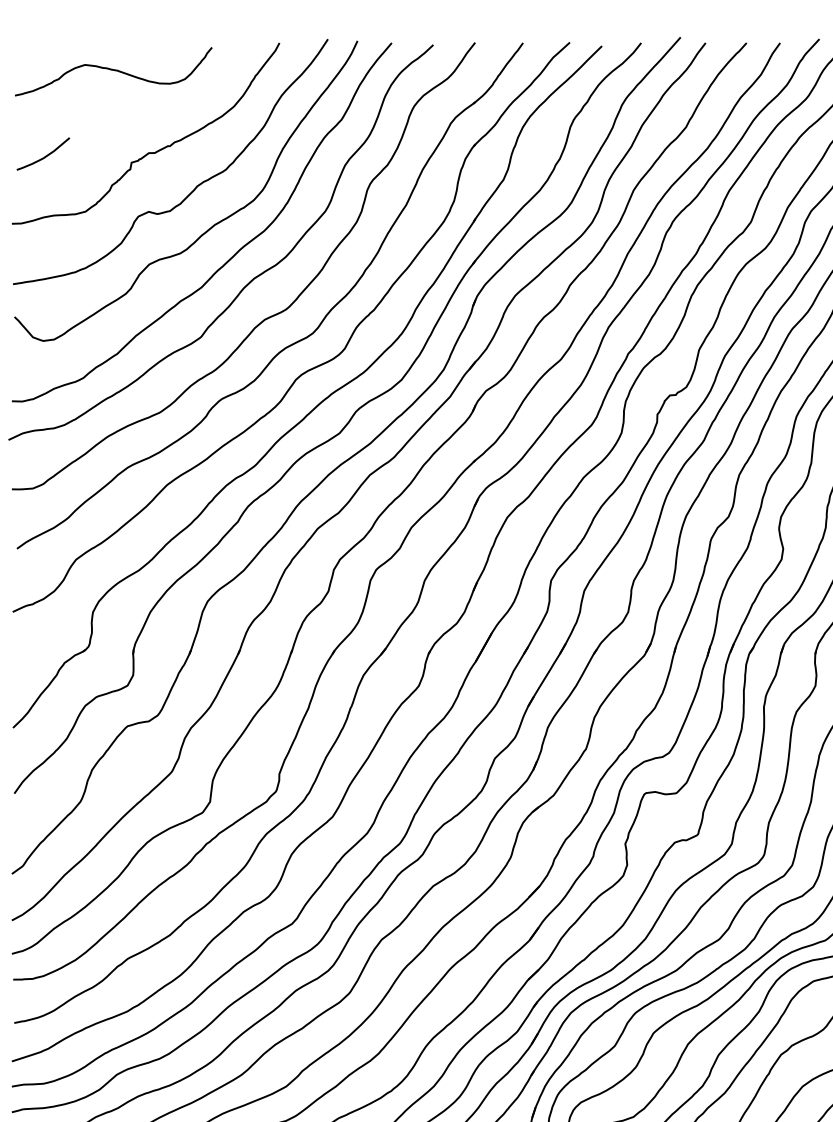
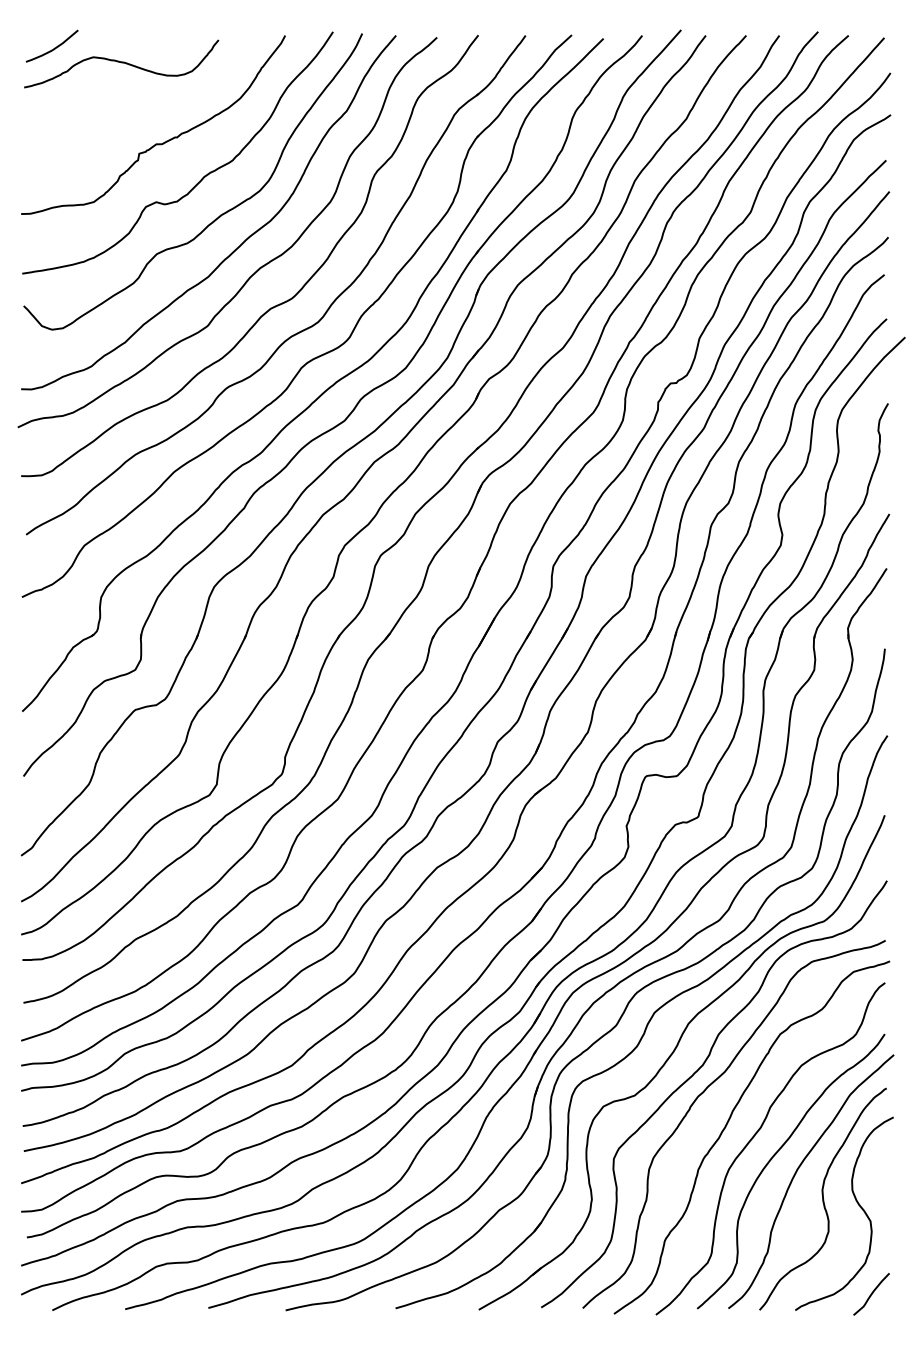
curve: (45, 155) -> (54, 47), moved

